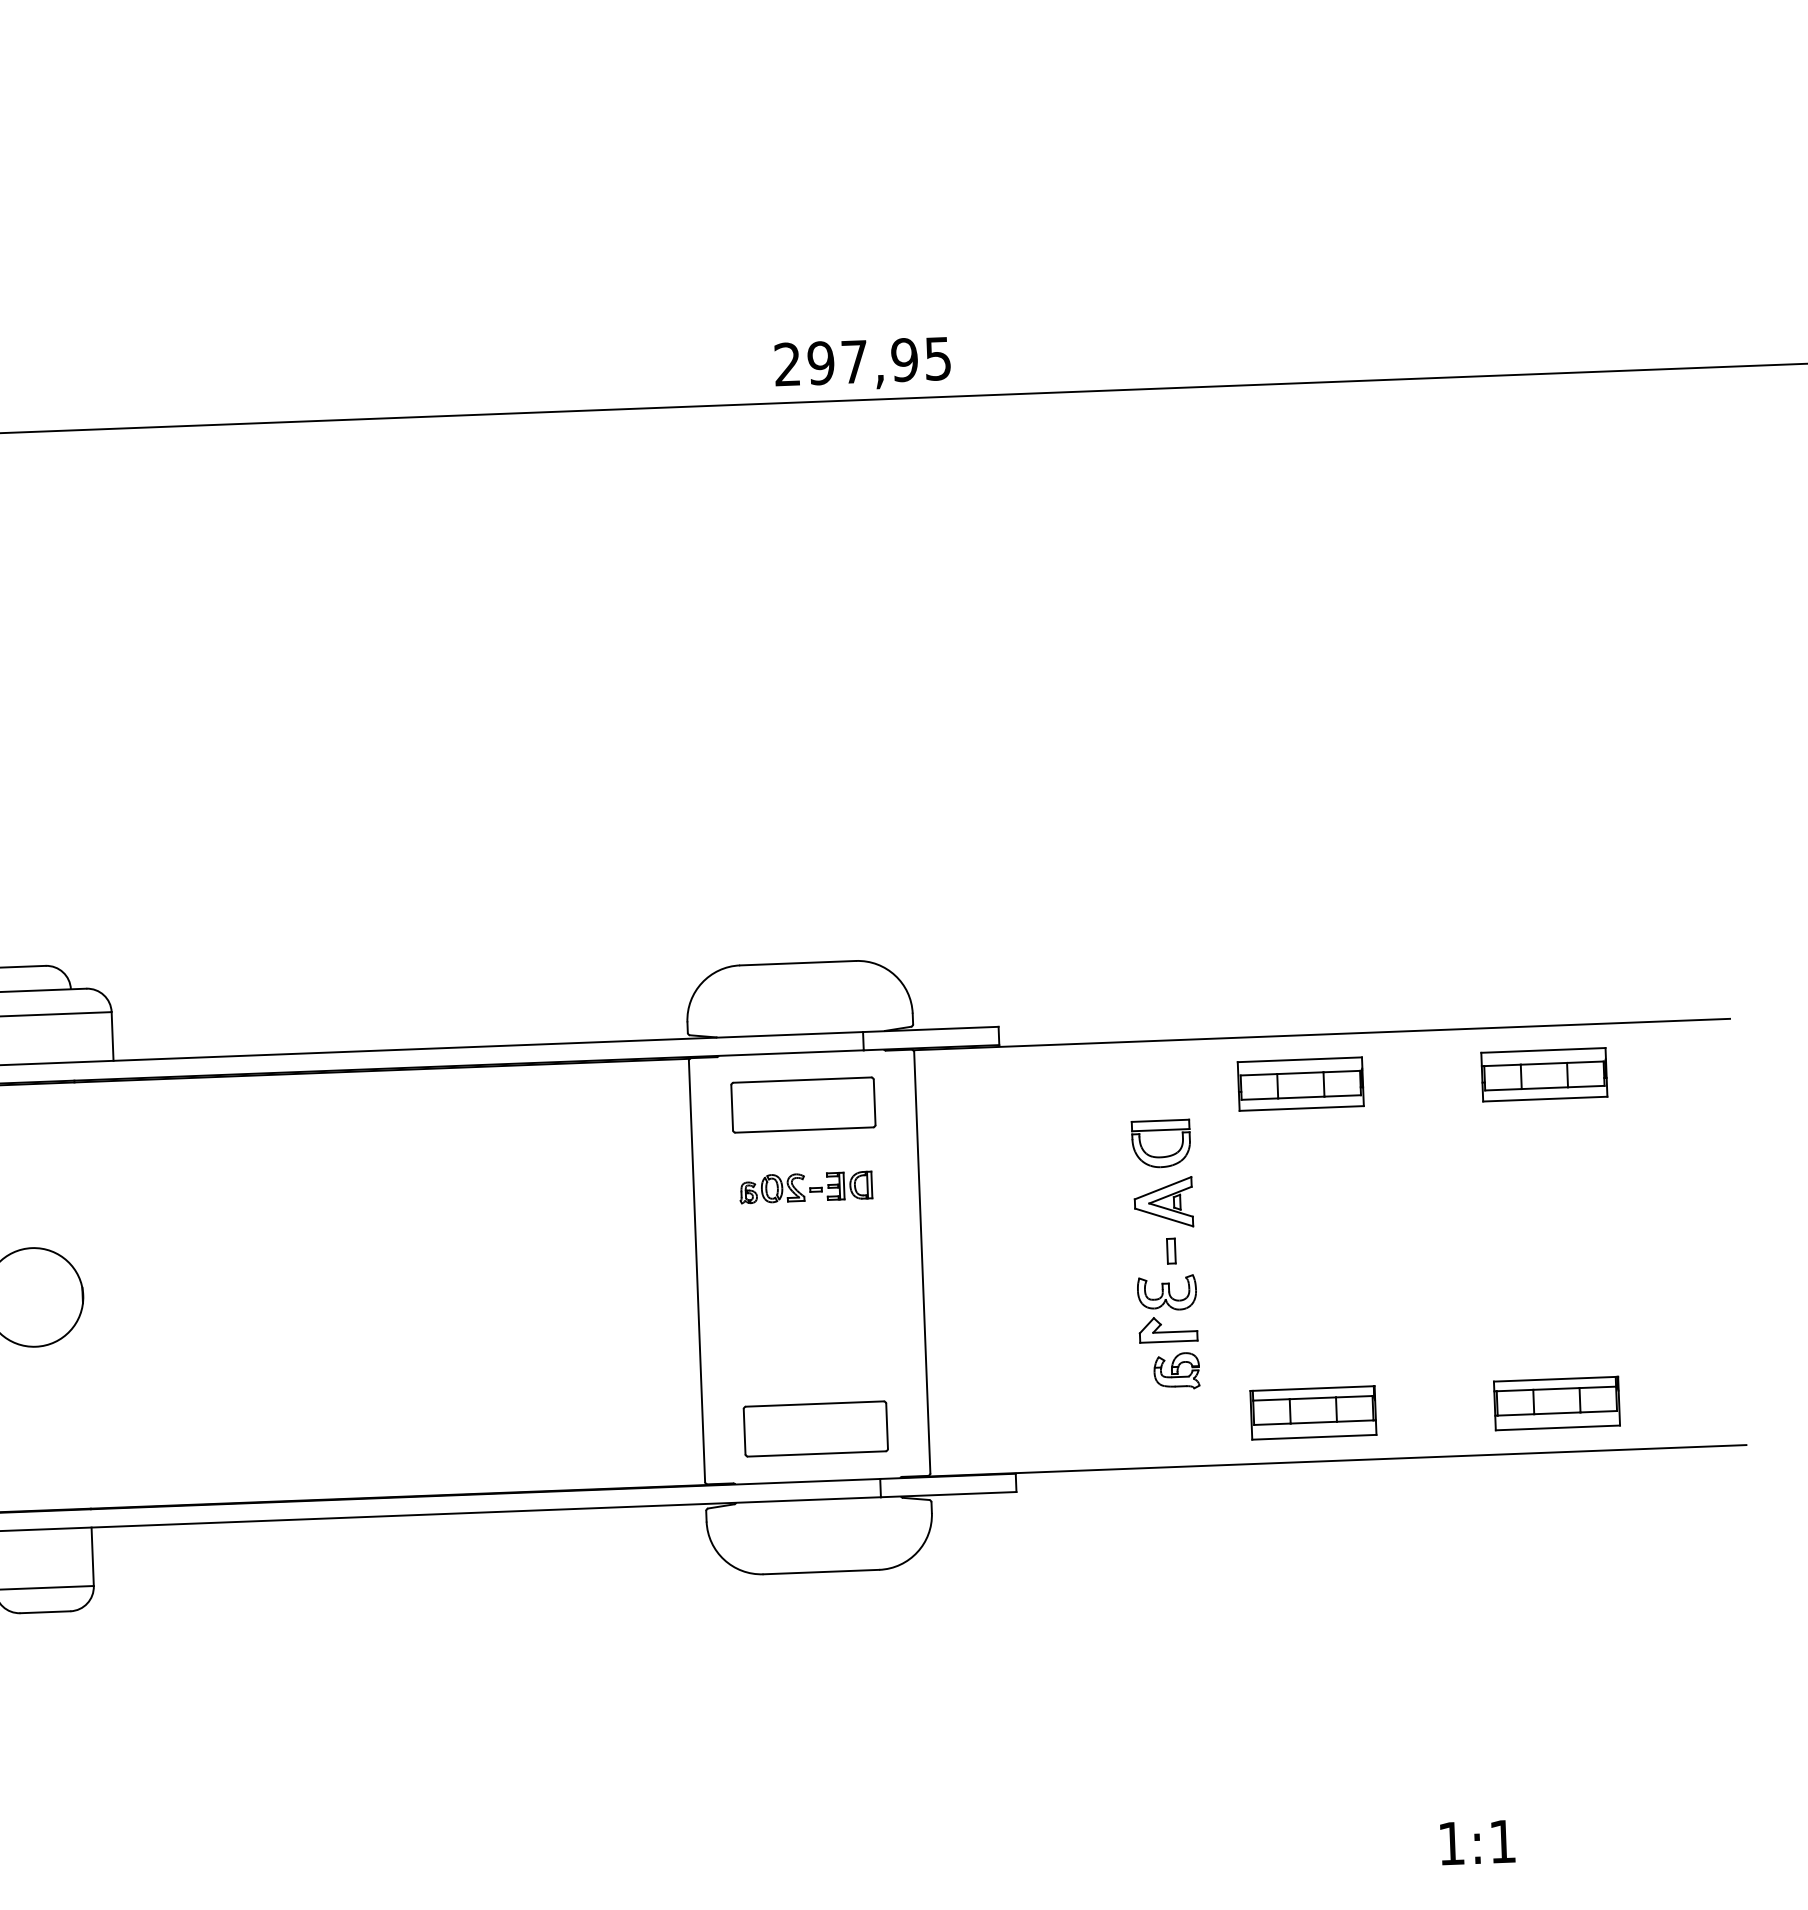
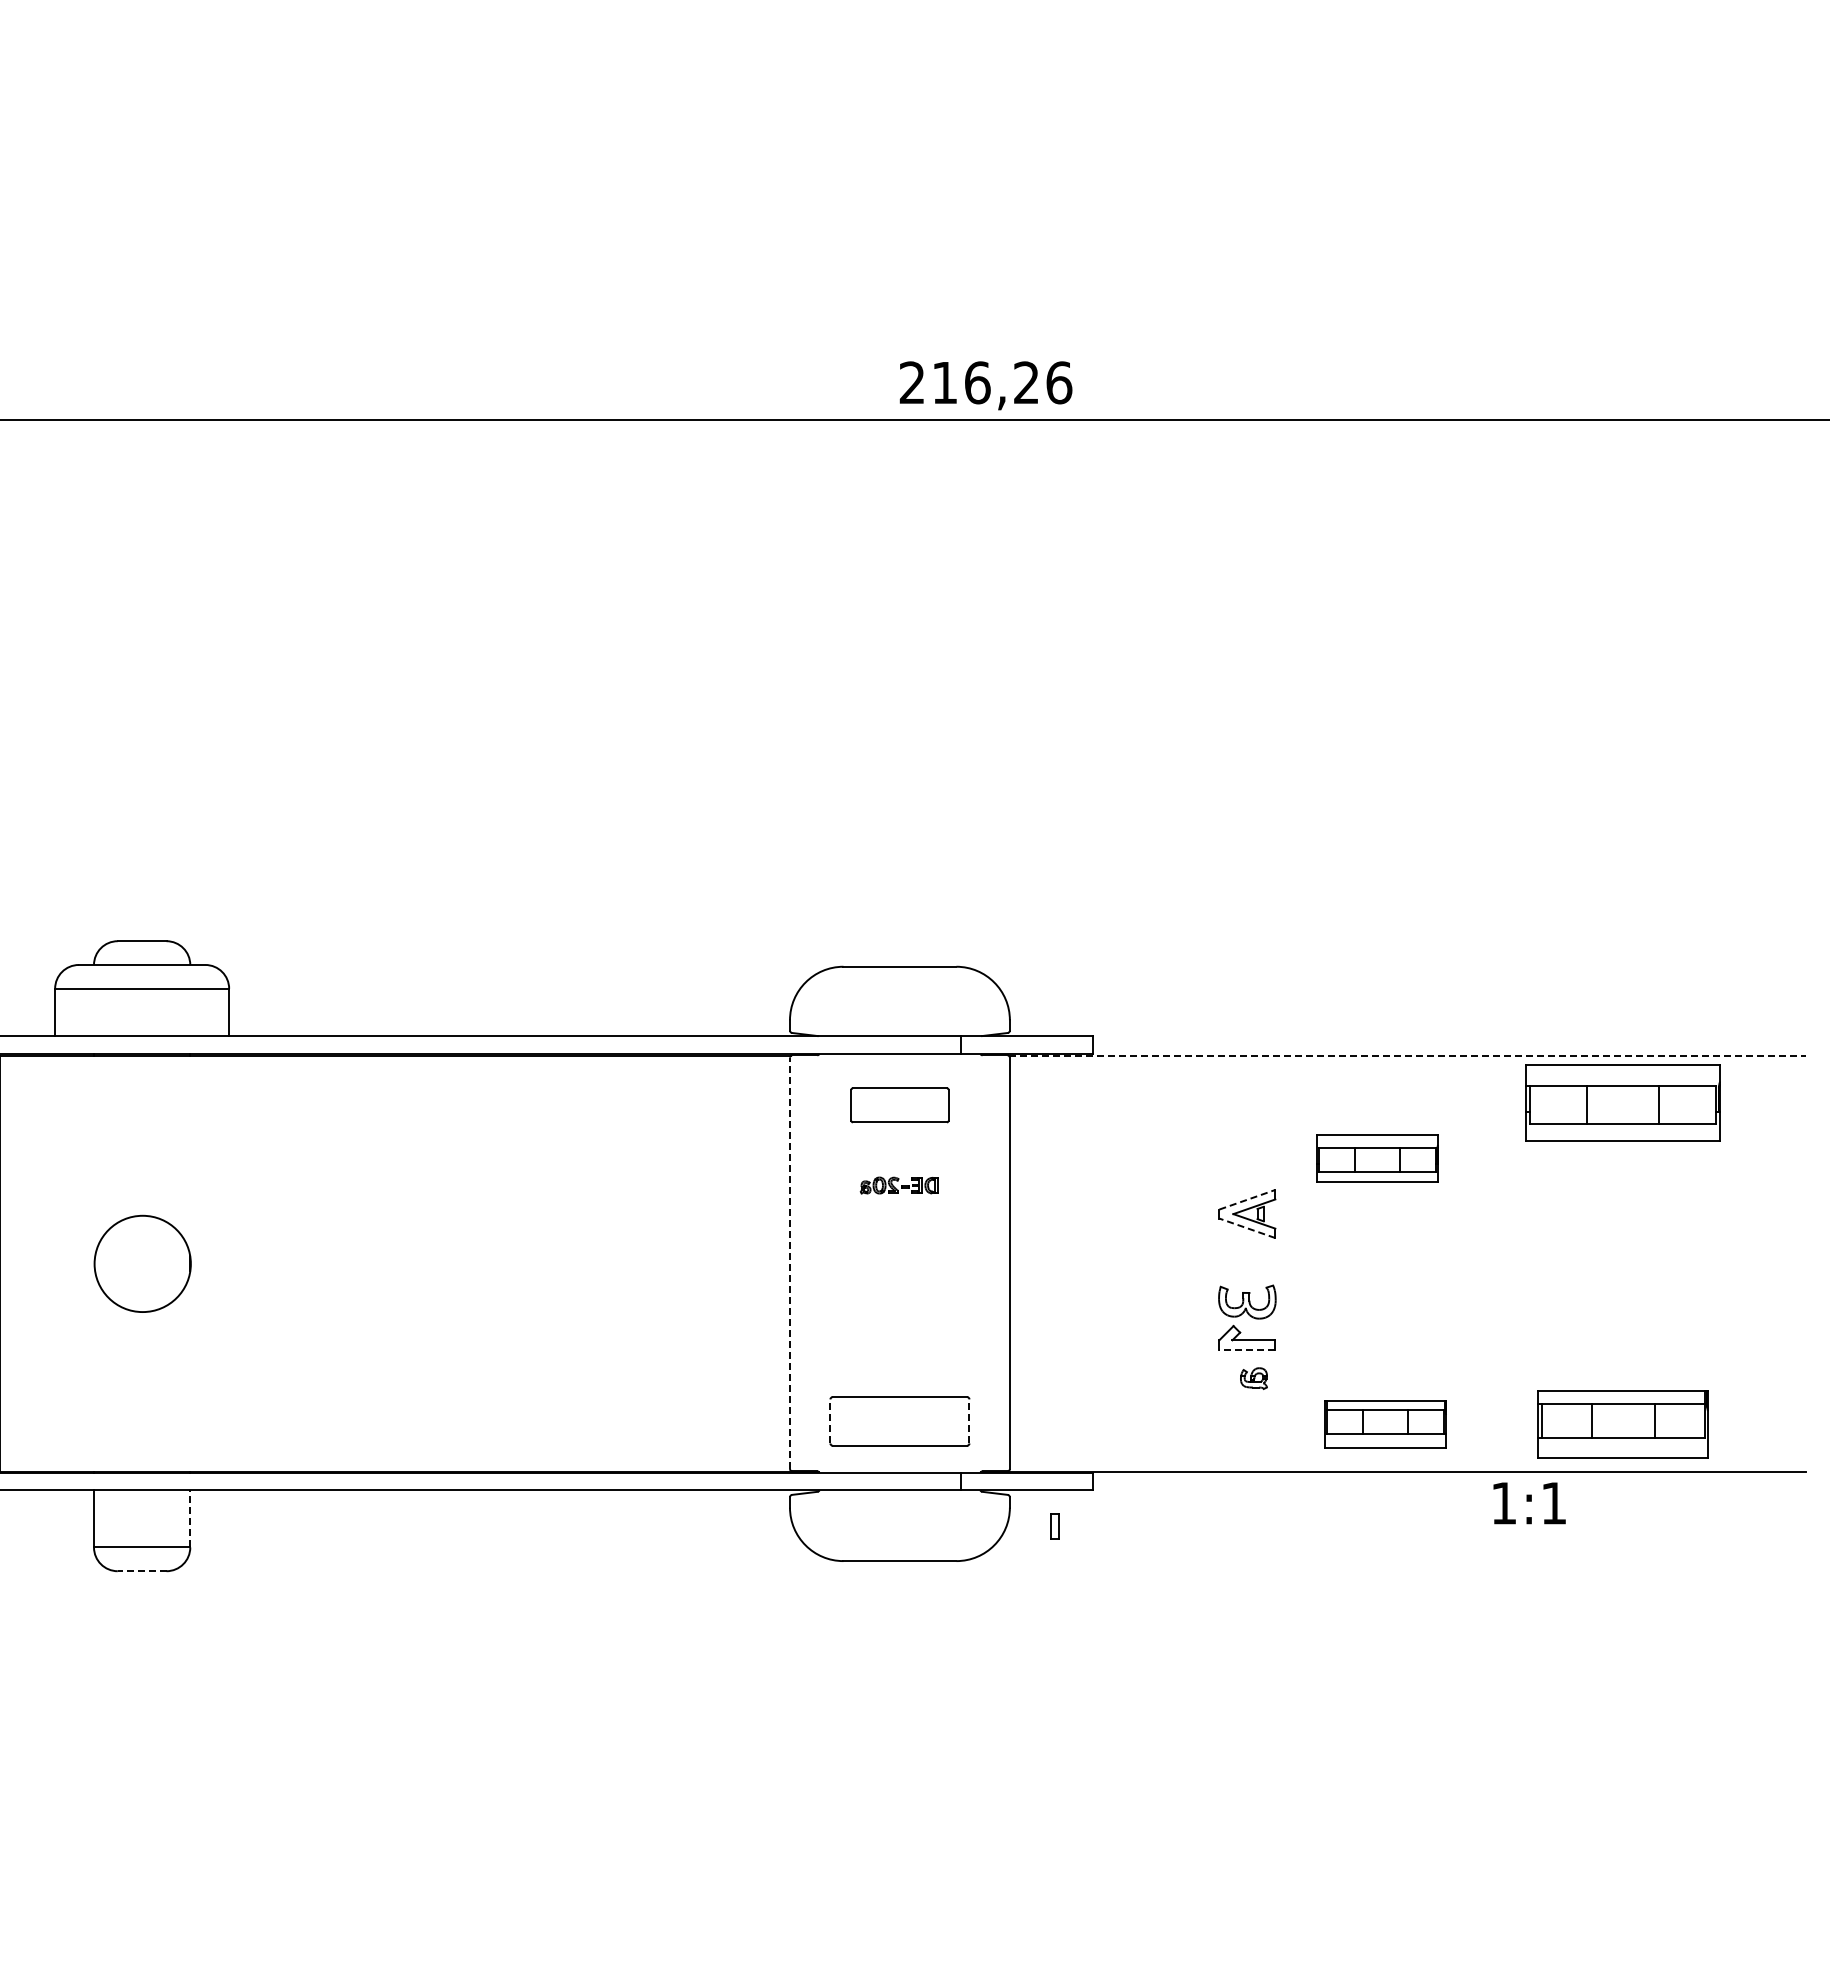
text: (880, 360) -> (1002, 382), 297,95 -> 216,26
line: (1321, 1034) -> (1407, 1055), solid -> dashed
part: (1544, 1074) -> (1623, 1103), size x1.6
part: (1300, 1084) -> (1377, 1158), moved
part: (802, 1105) -> (899, 1105), size x0.7
part: (1161, 1156) -> (1247, 1168), removed
part: (806, 1187) -> (899, 1185), size x0.6
line: (1163, 1187) -> (1247, 1199), solid -> dashed
line: (1164, 1217) -> (1247, 1228), solid -> dashed
part: (1170, 1251) -> (1054, 1526), moved
line: (696, 1271) -> (789, 1263), solid -> dashed
line: (1169, 1341) -> (1247, 1349), solid -> dashed
part: (1176, 1371) -> (1253, 1378), size x0.6
part: (1557, 1403) -> (1623, 1424), size x1.4
line: (887, 1426) -> (969, 1421), solid -> dashed
line: (744, 1431) -> (830, 1421), solid -> dashed
line: (92, 1556) -> (190, 1518), solid -> dashed
line: (44, 1612) -> (141, 1571), solid -> dashed
text: (1477, 1842) -> (1529, 1503), moved

